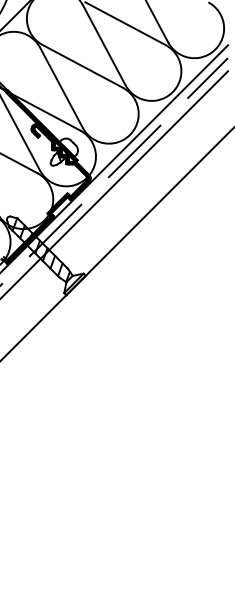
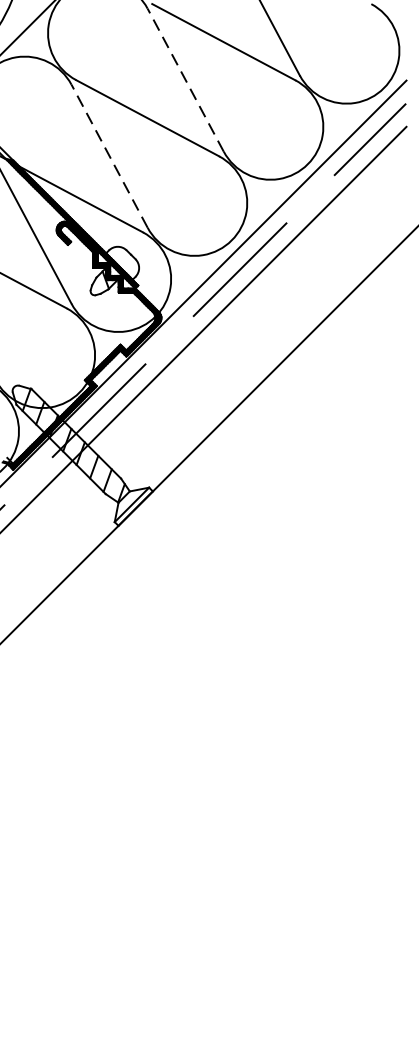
line: (103, 44) -> (184, 79), solid -> dashed
line: (61, 87) -> (109, 155), solid -> dashed

